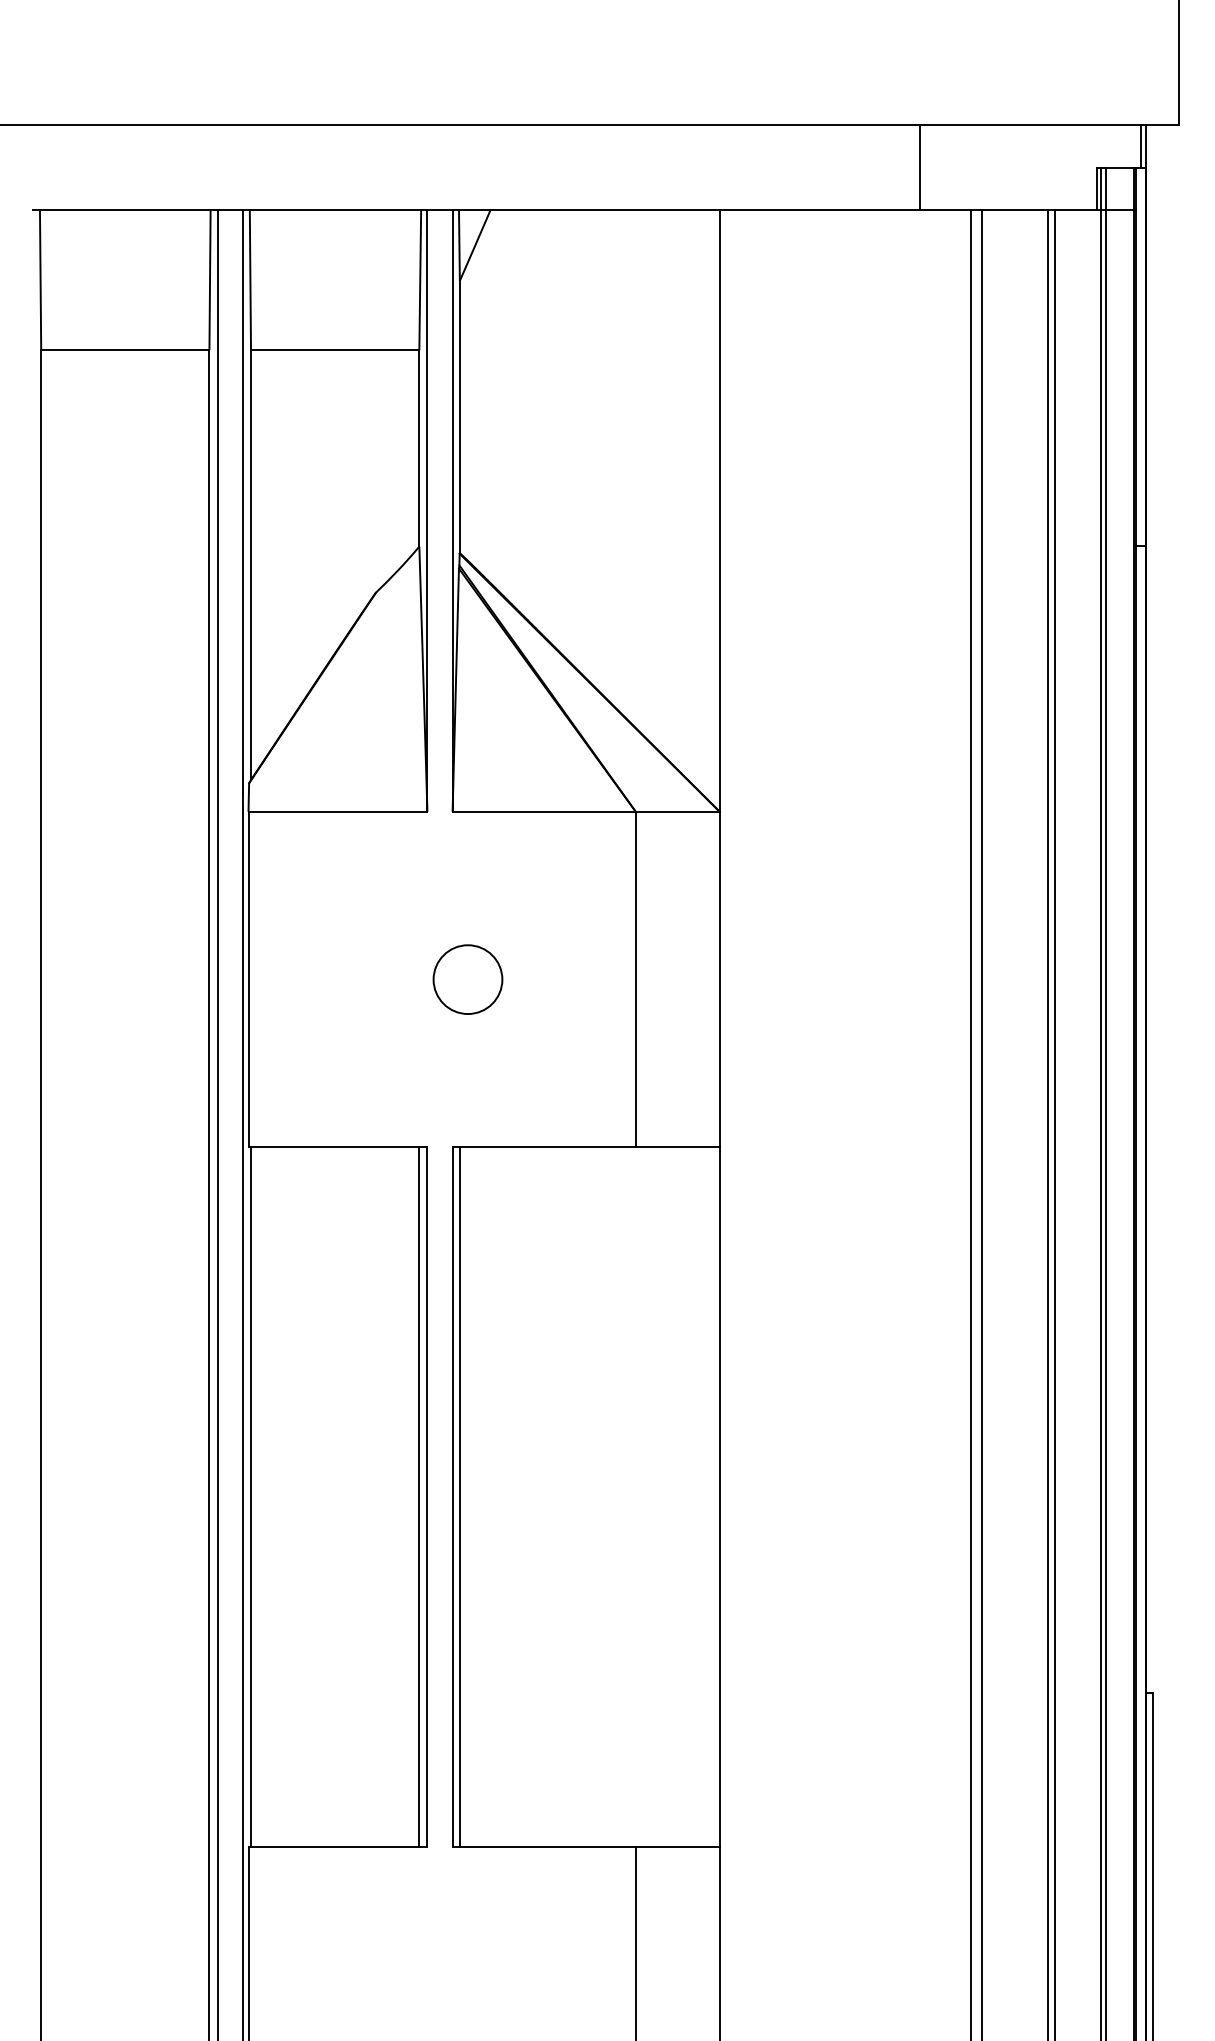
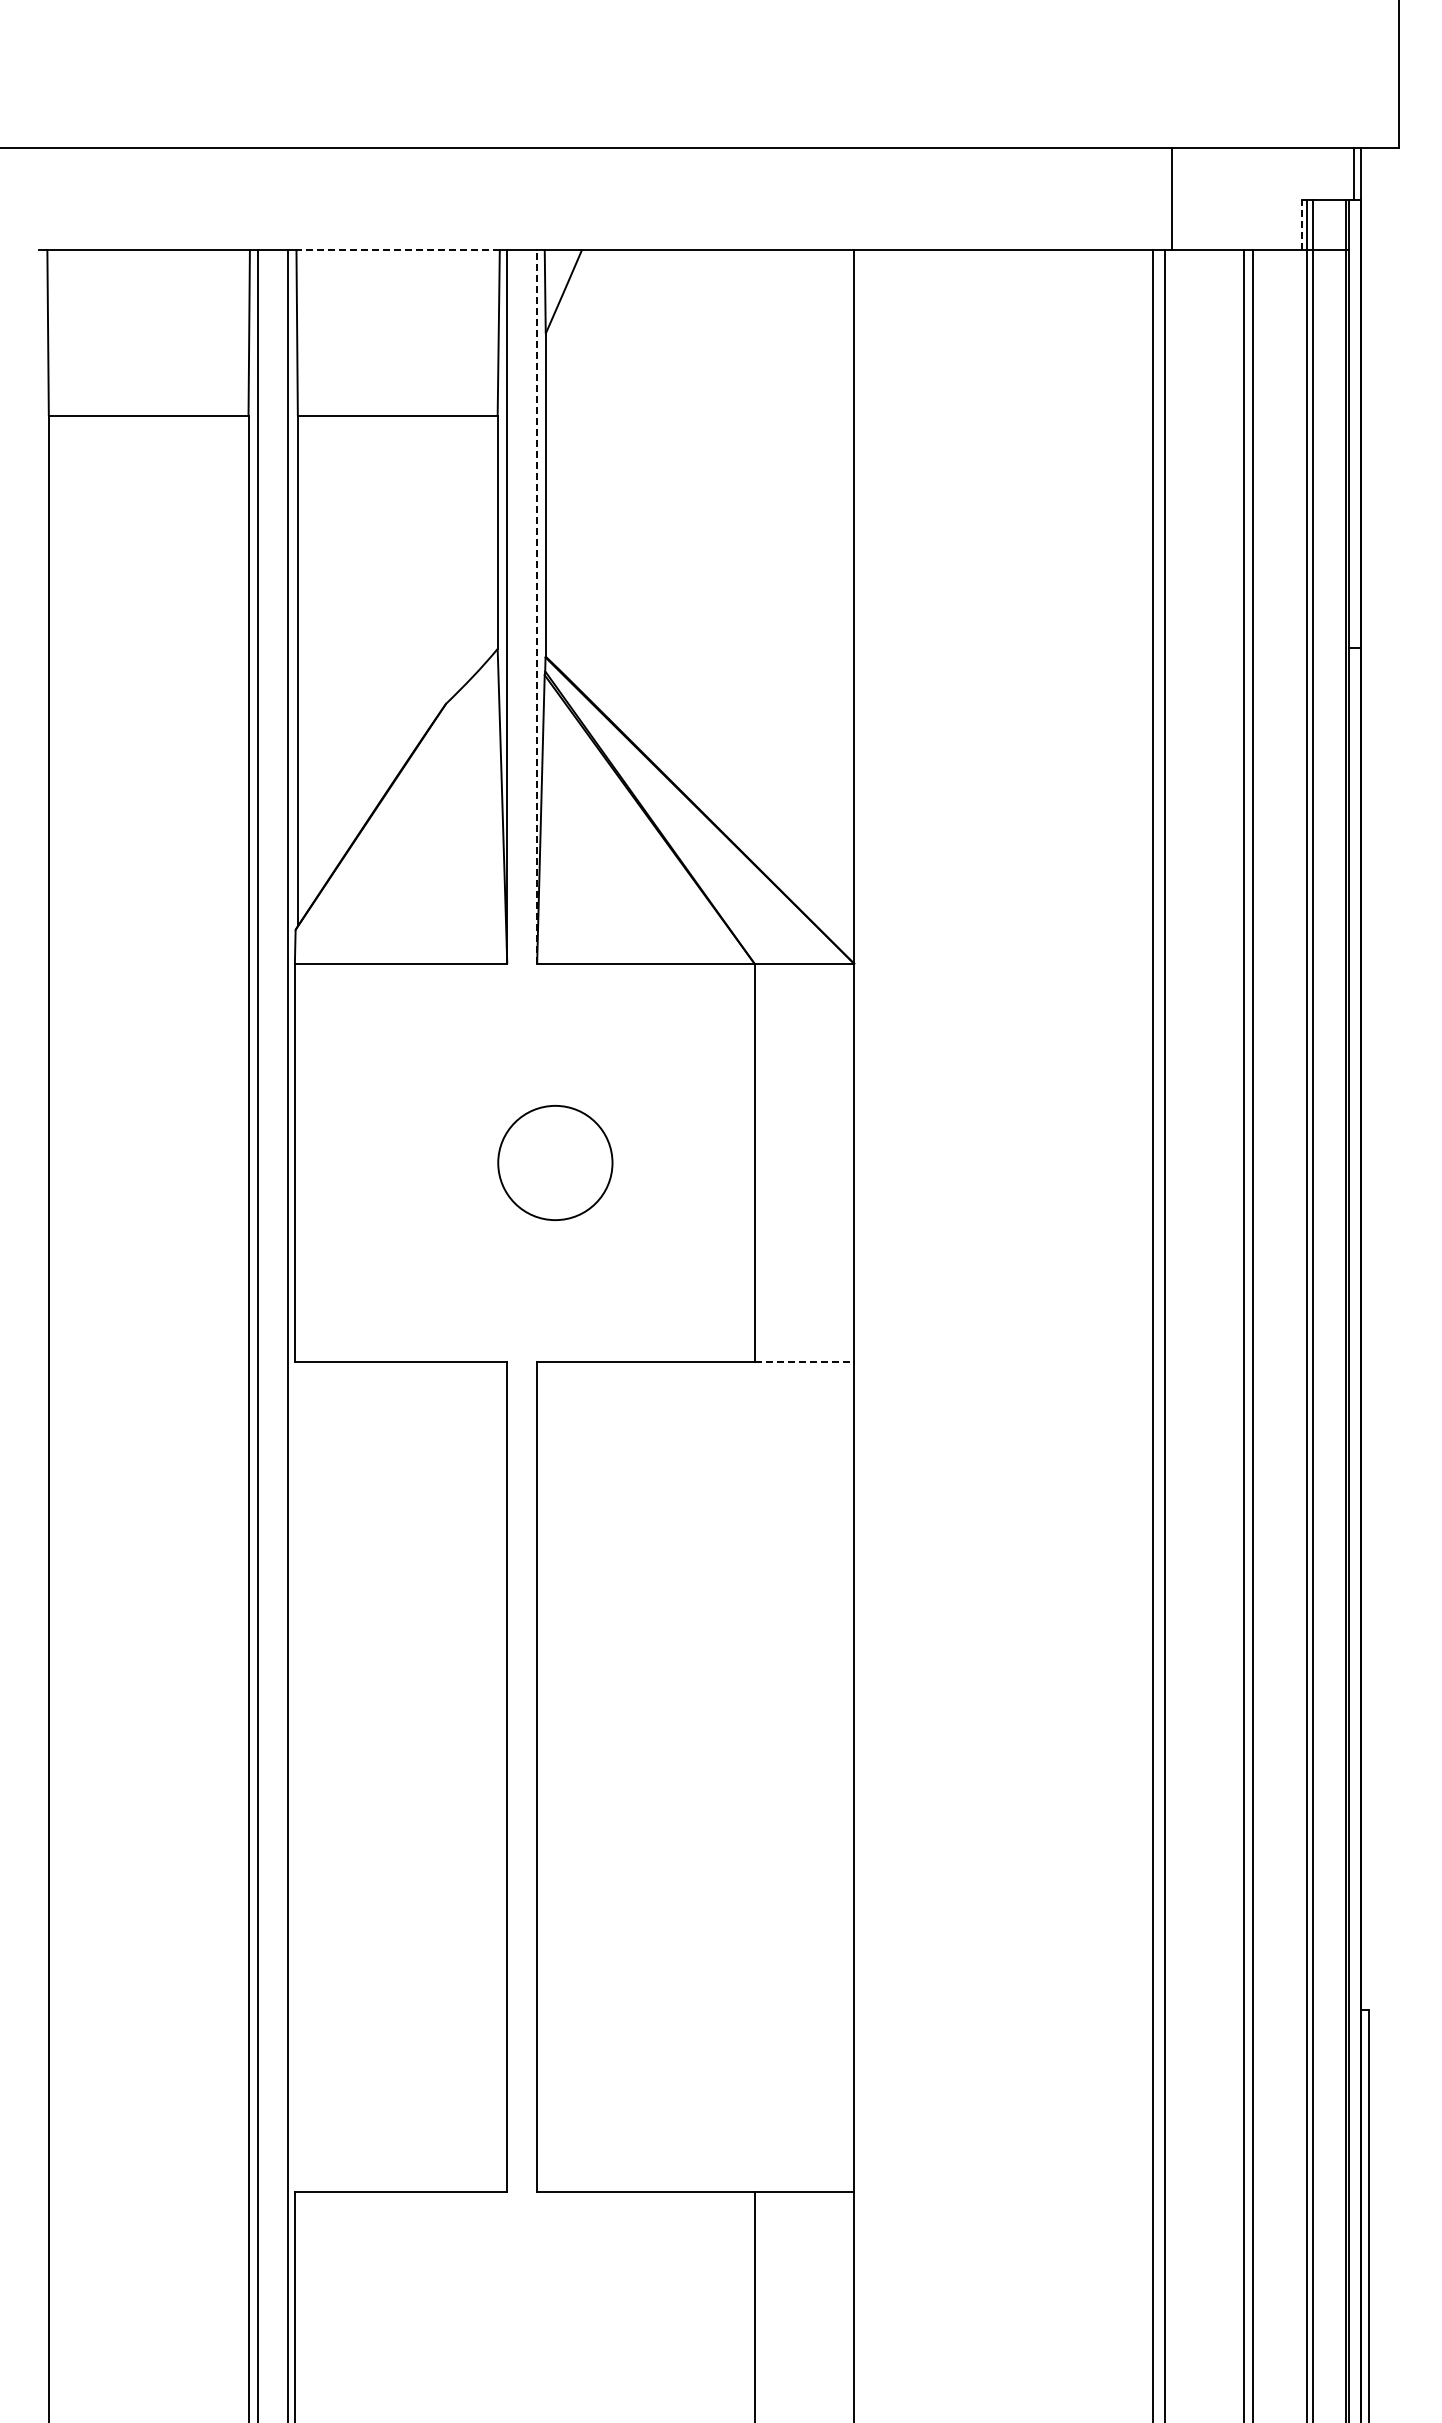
line: (919, 167) -> (1171, 198), moved
line: (1097, 189) -> (1302, 225), solid -> dashed
line: (335, 210) -> (398, 249), solid -> dashed
line: (452, 510) -> (537, 606), solid -> dashed
circle: (468, 979) -> (555, 1162), size x1.4
line: (677, 1147) -> (804, 1362), solid -> dashed
line: (250, 1497) -> (297, 1777), removed
line: (419, 1497) -> (497, 1777), removed
line: (459, 1497) -> (545, 1777), removed

